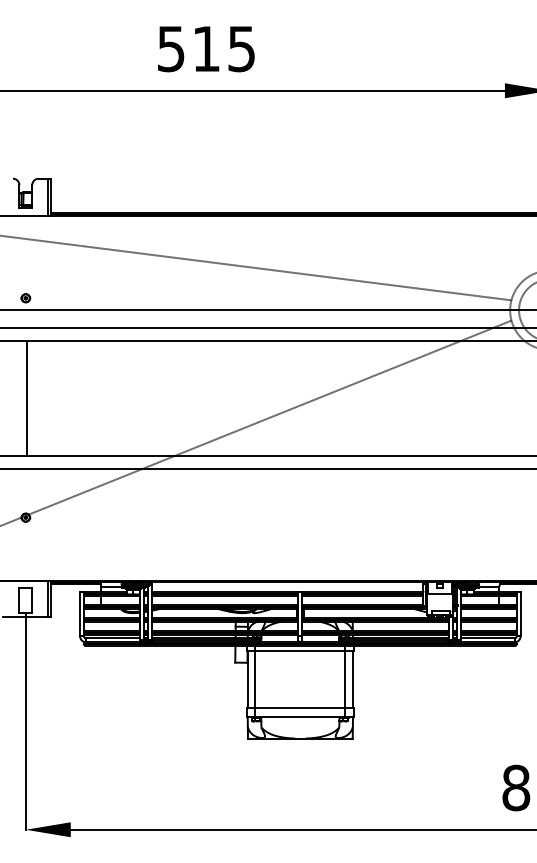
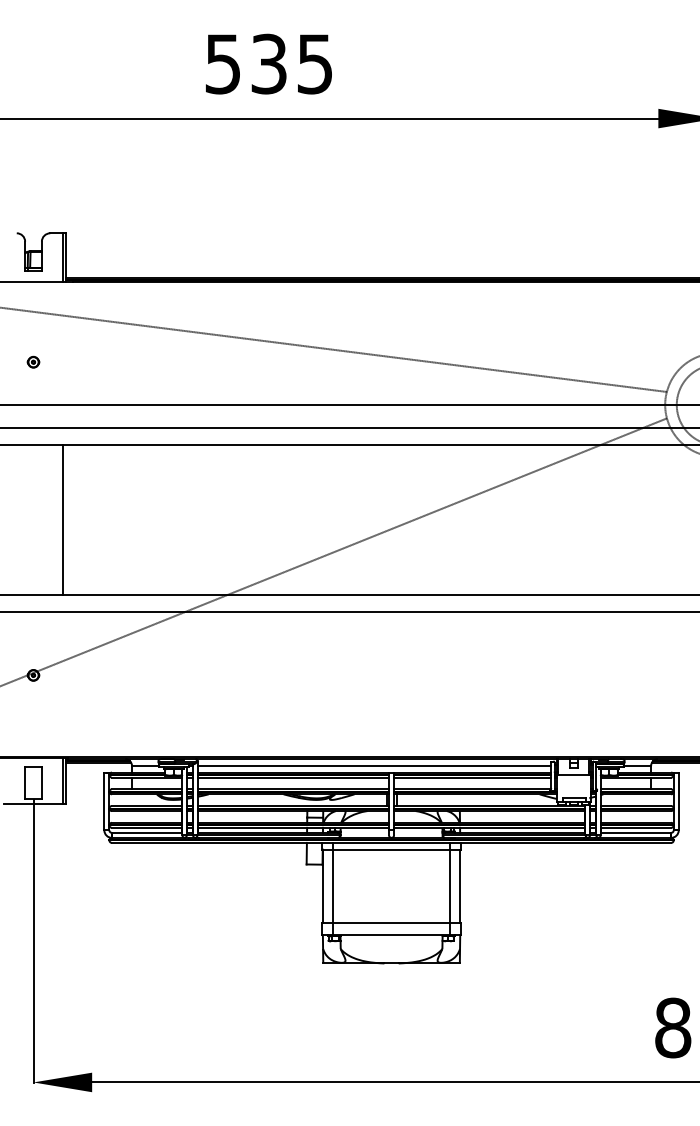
text: (206, 48) -> (268, 63), 515 -> 535
part: (25, 297) -> (33, 361), moved
line: (26, 398) -> (62, 519), moved
line: (287, 586) -> (374, 765), added

